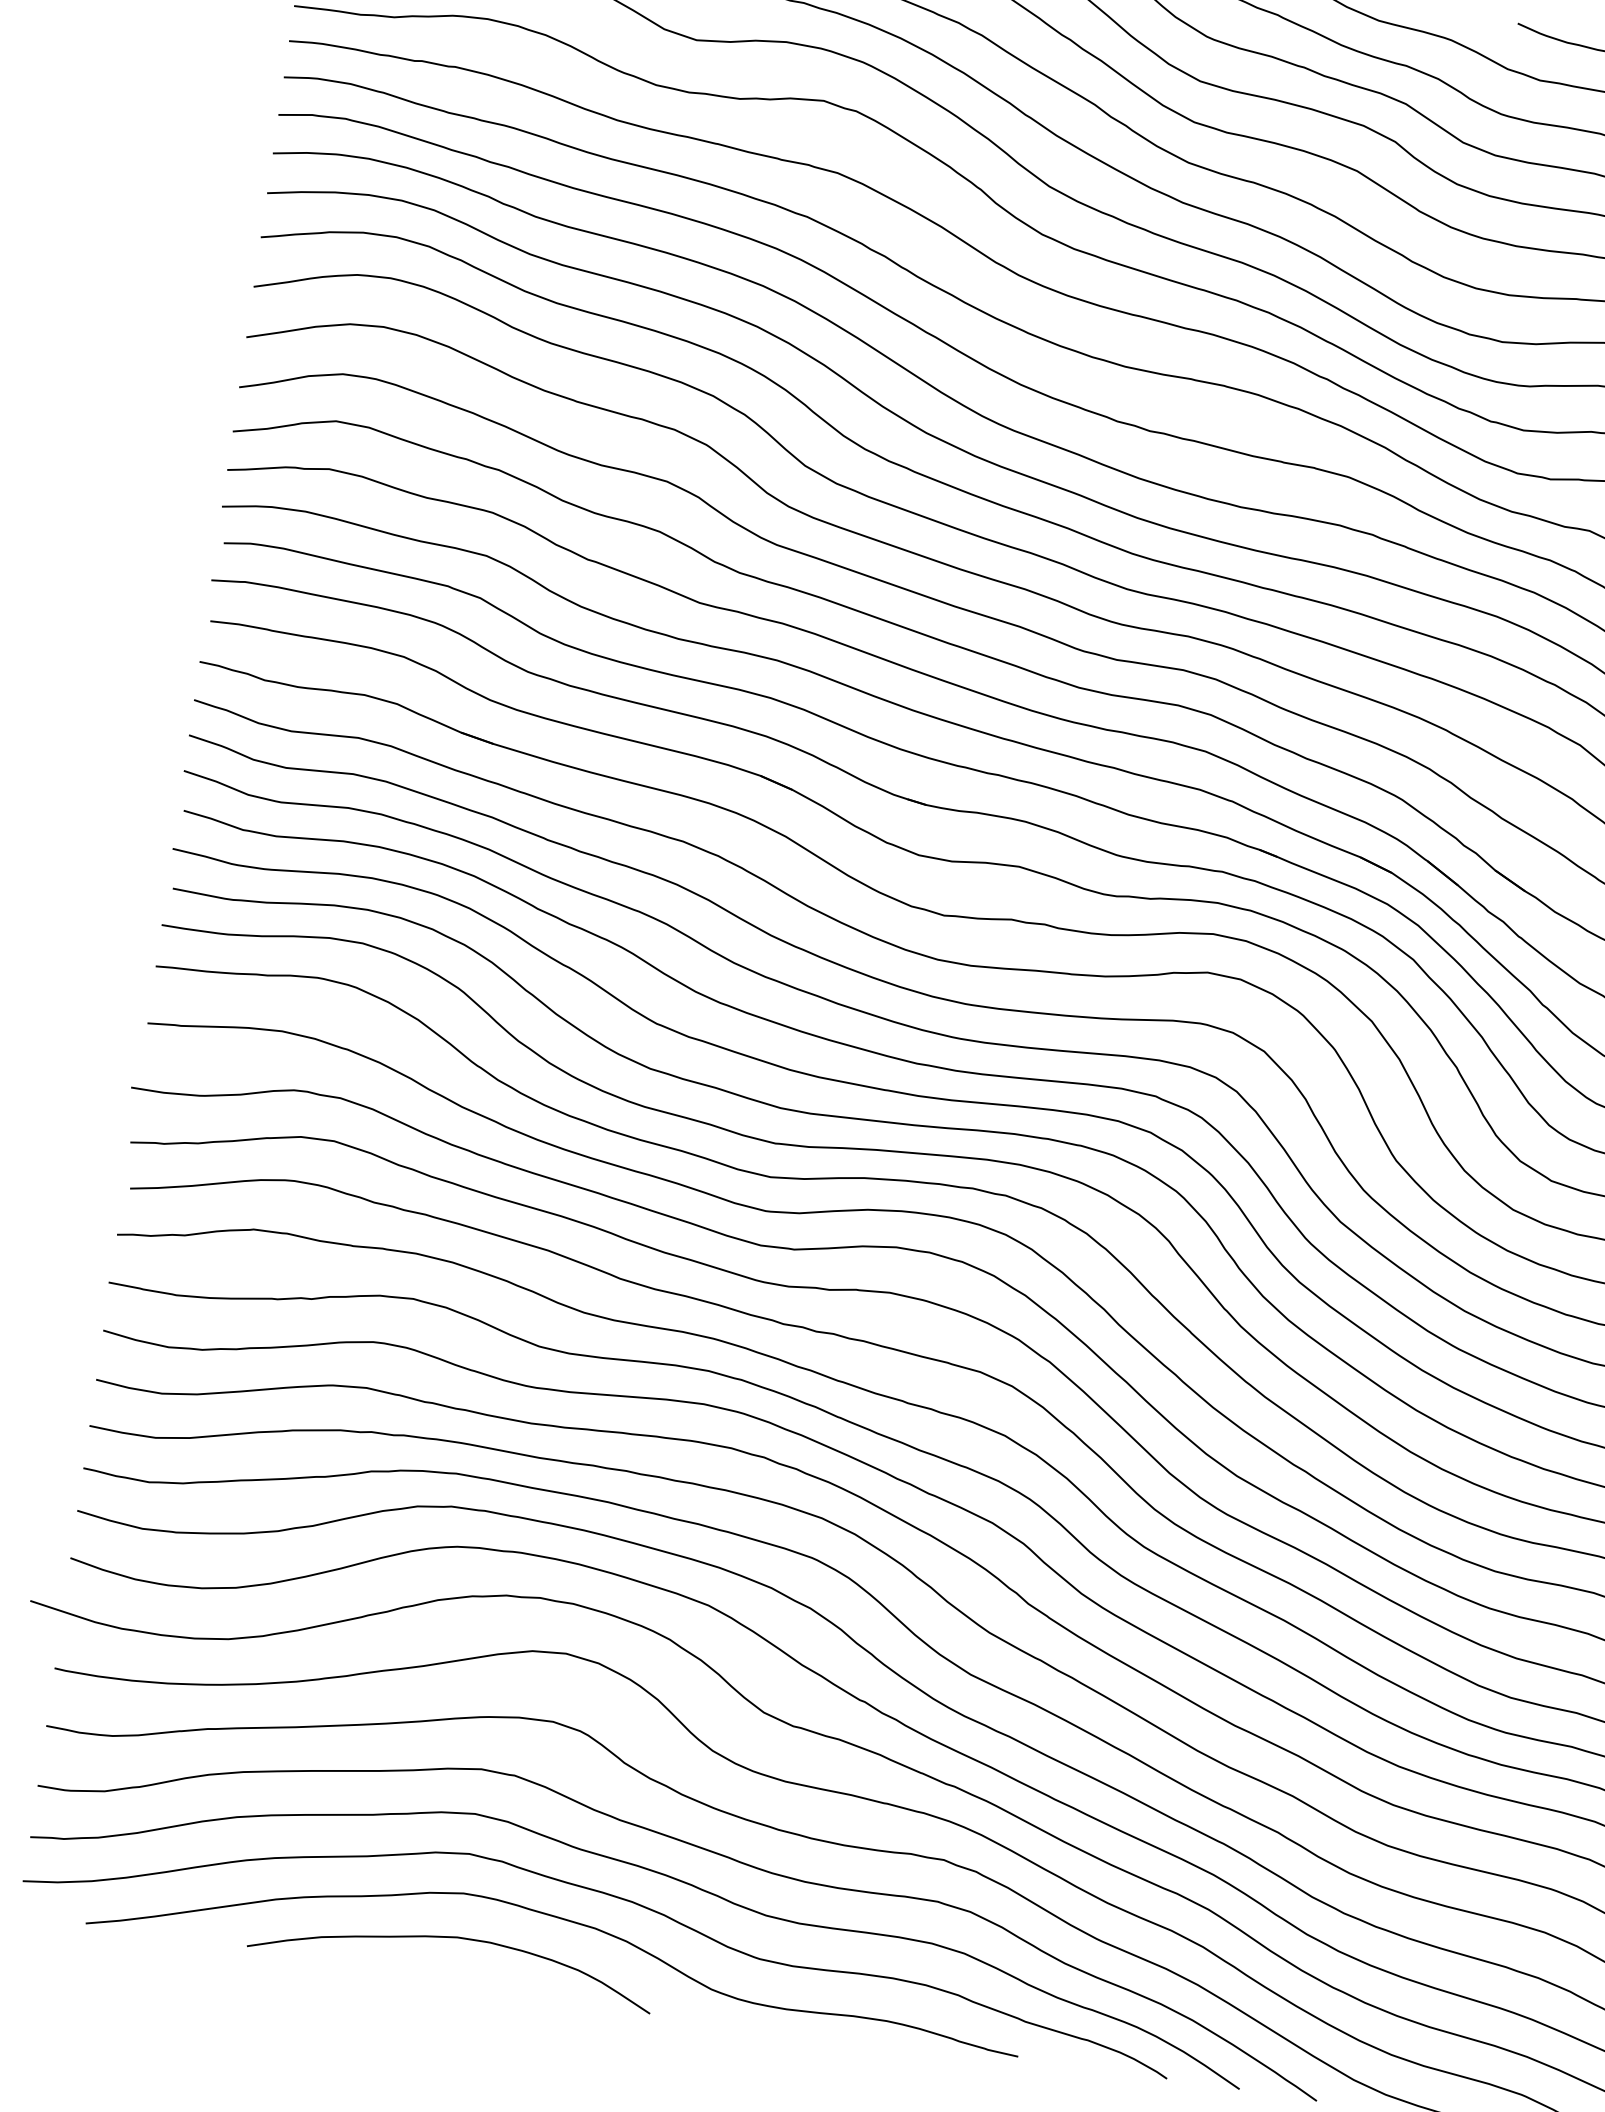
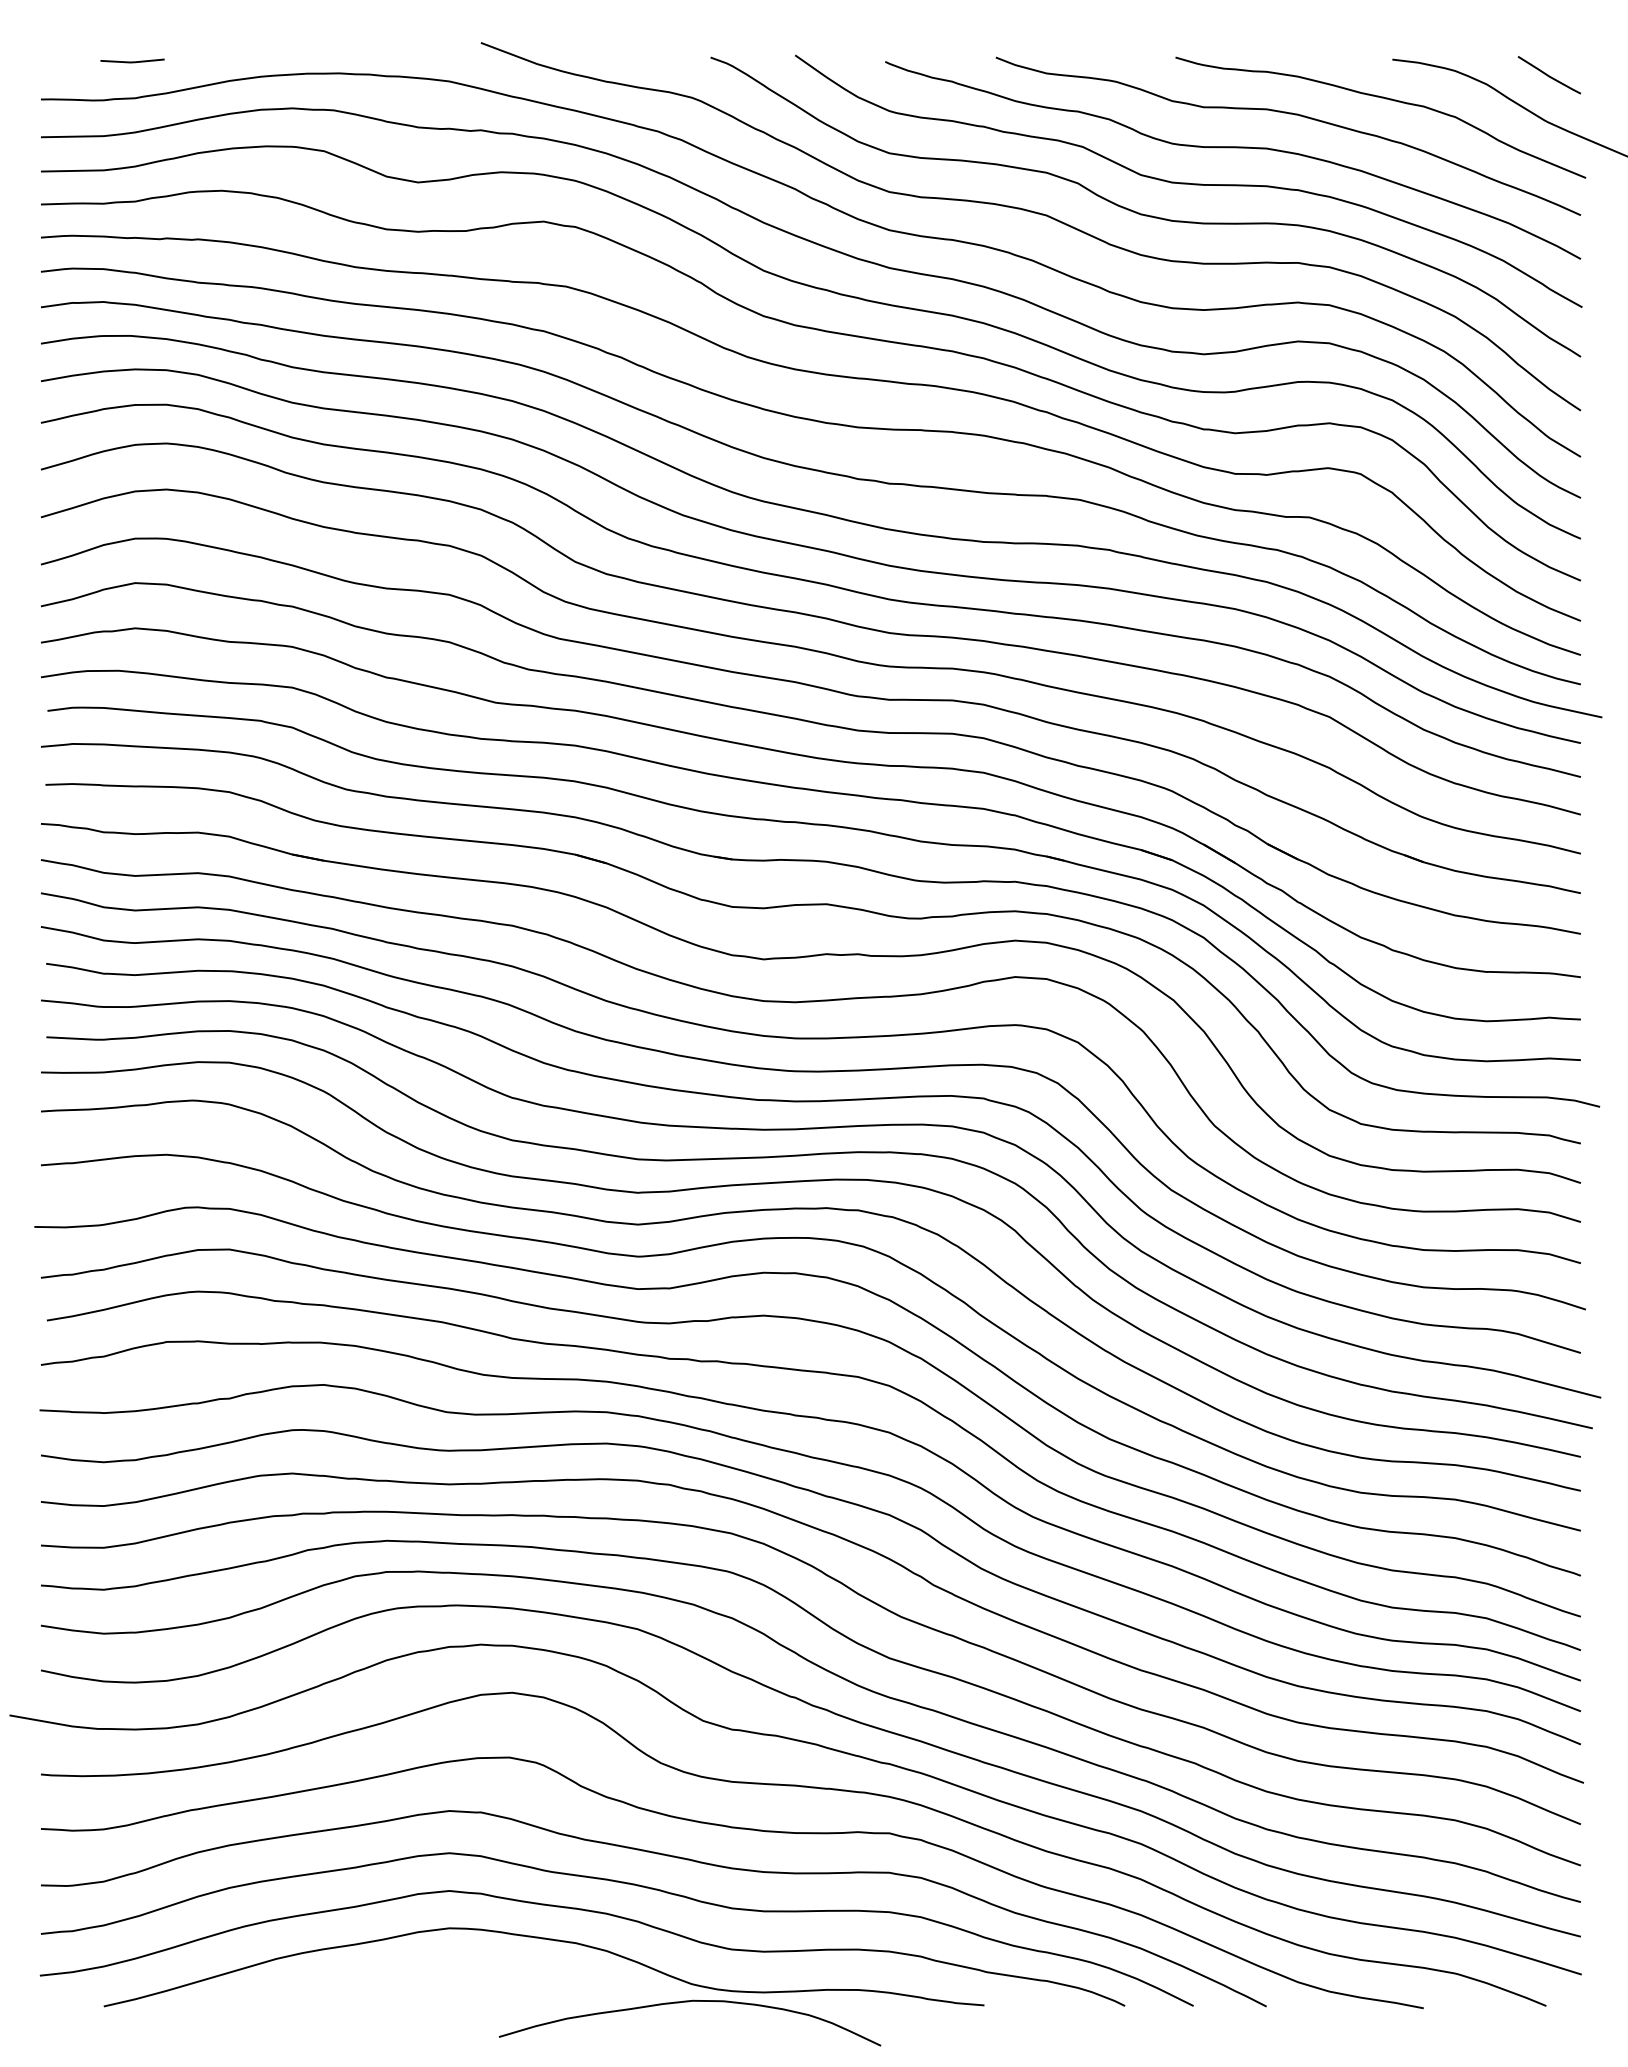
curve: (452, 1938) -> (688, 2002), moved

